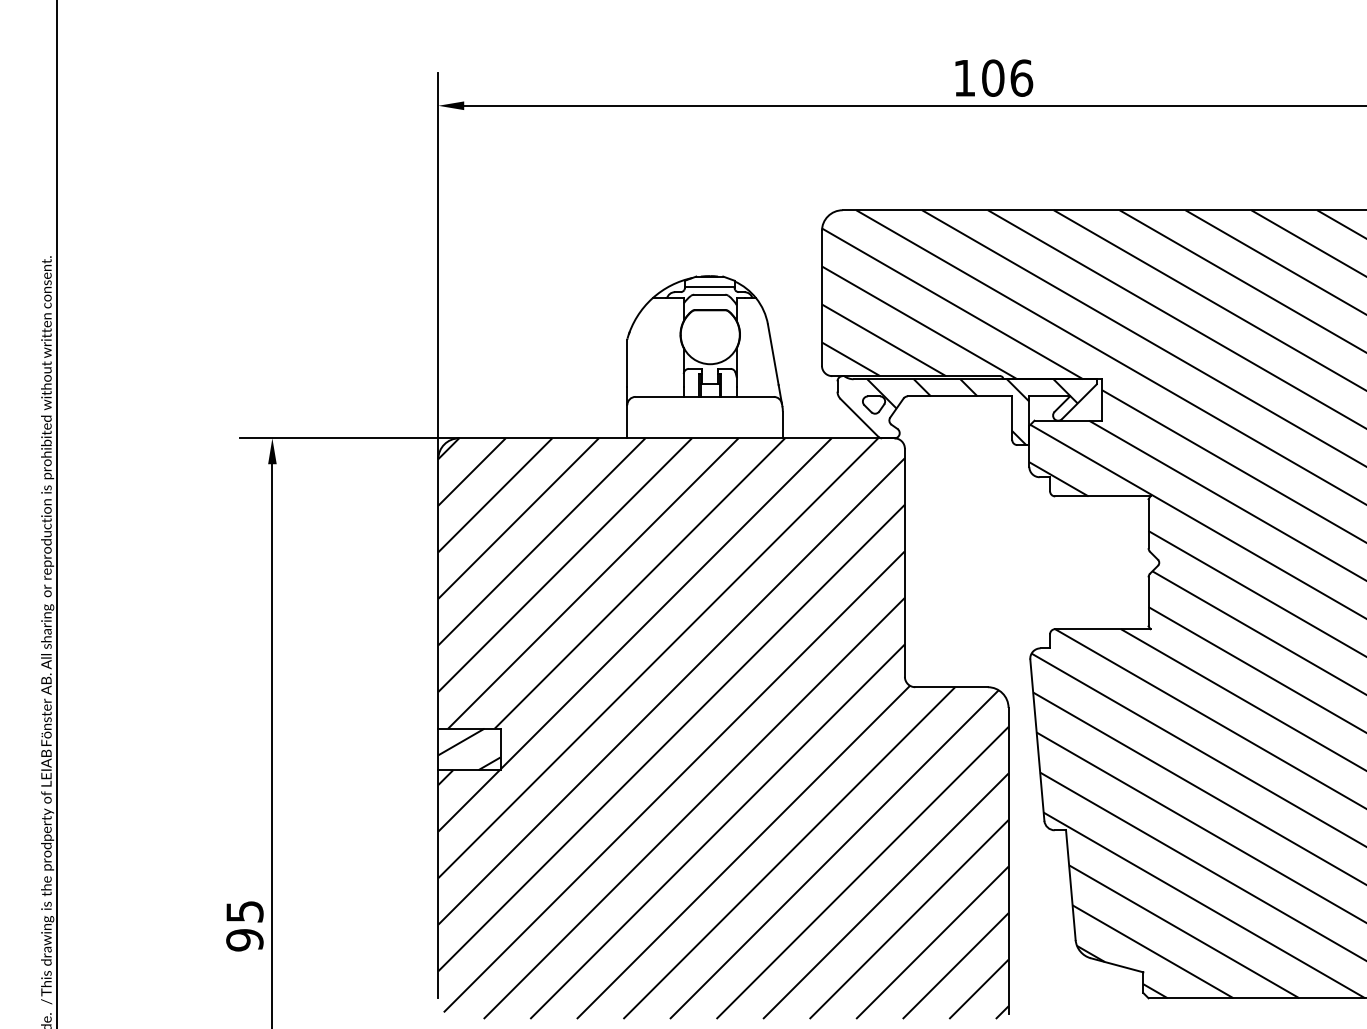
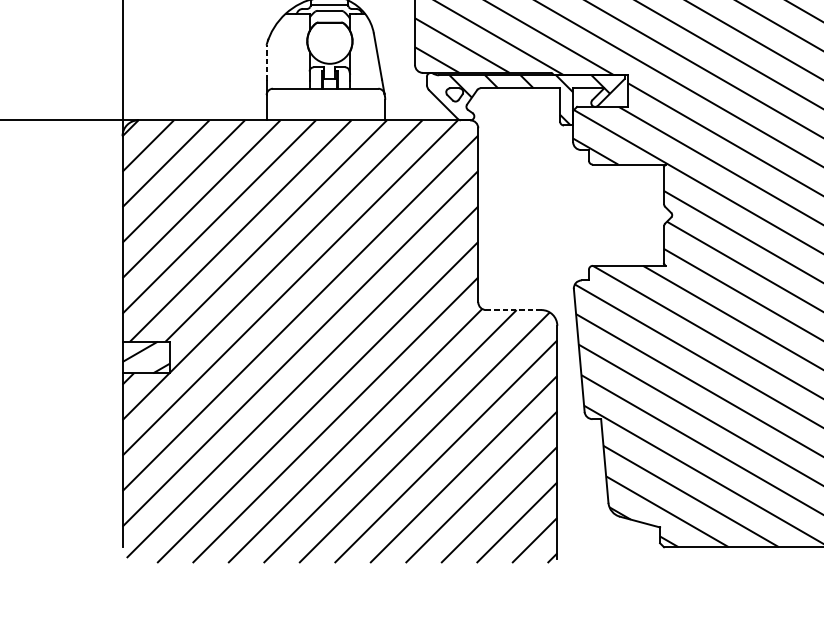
line: (627, 362) -> (266, 62), solid -> dashed
line: (951, 687) -> (513, 310), solid -> dashed

